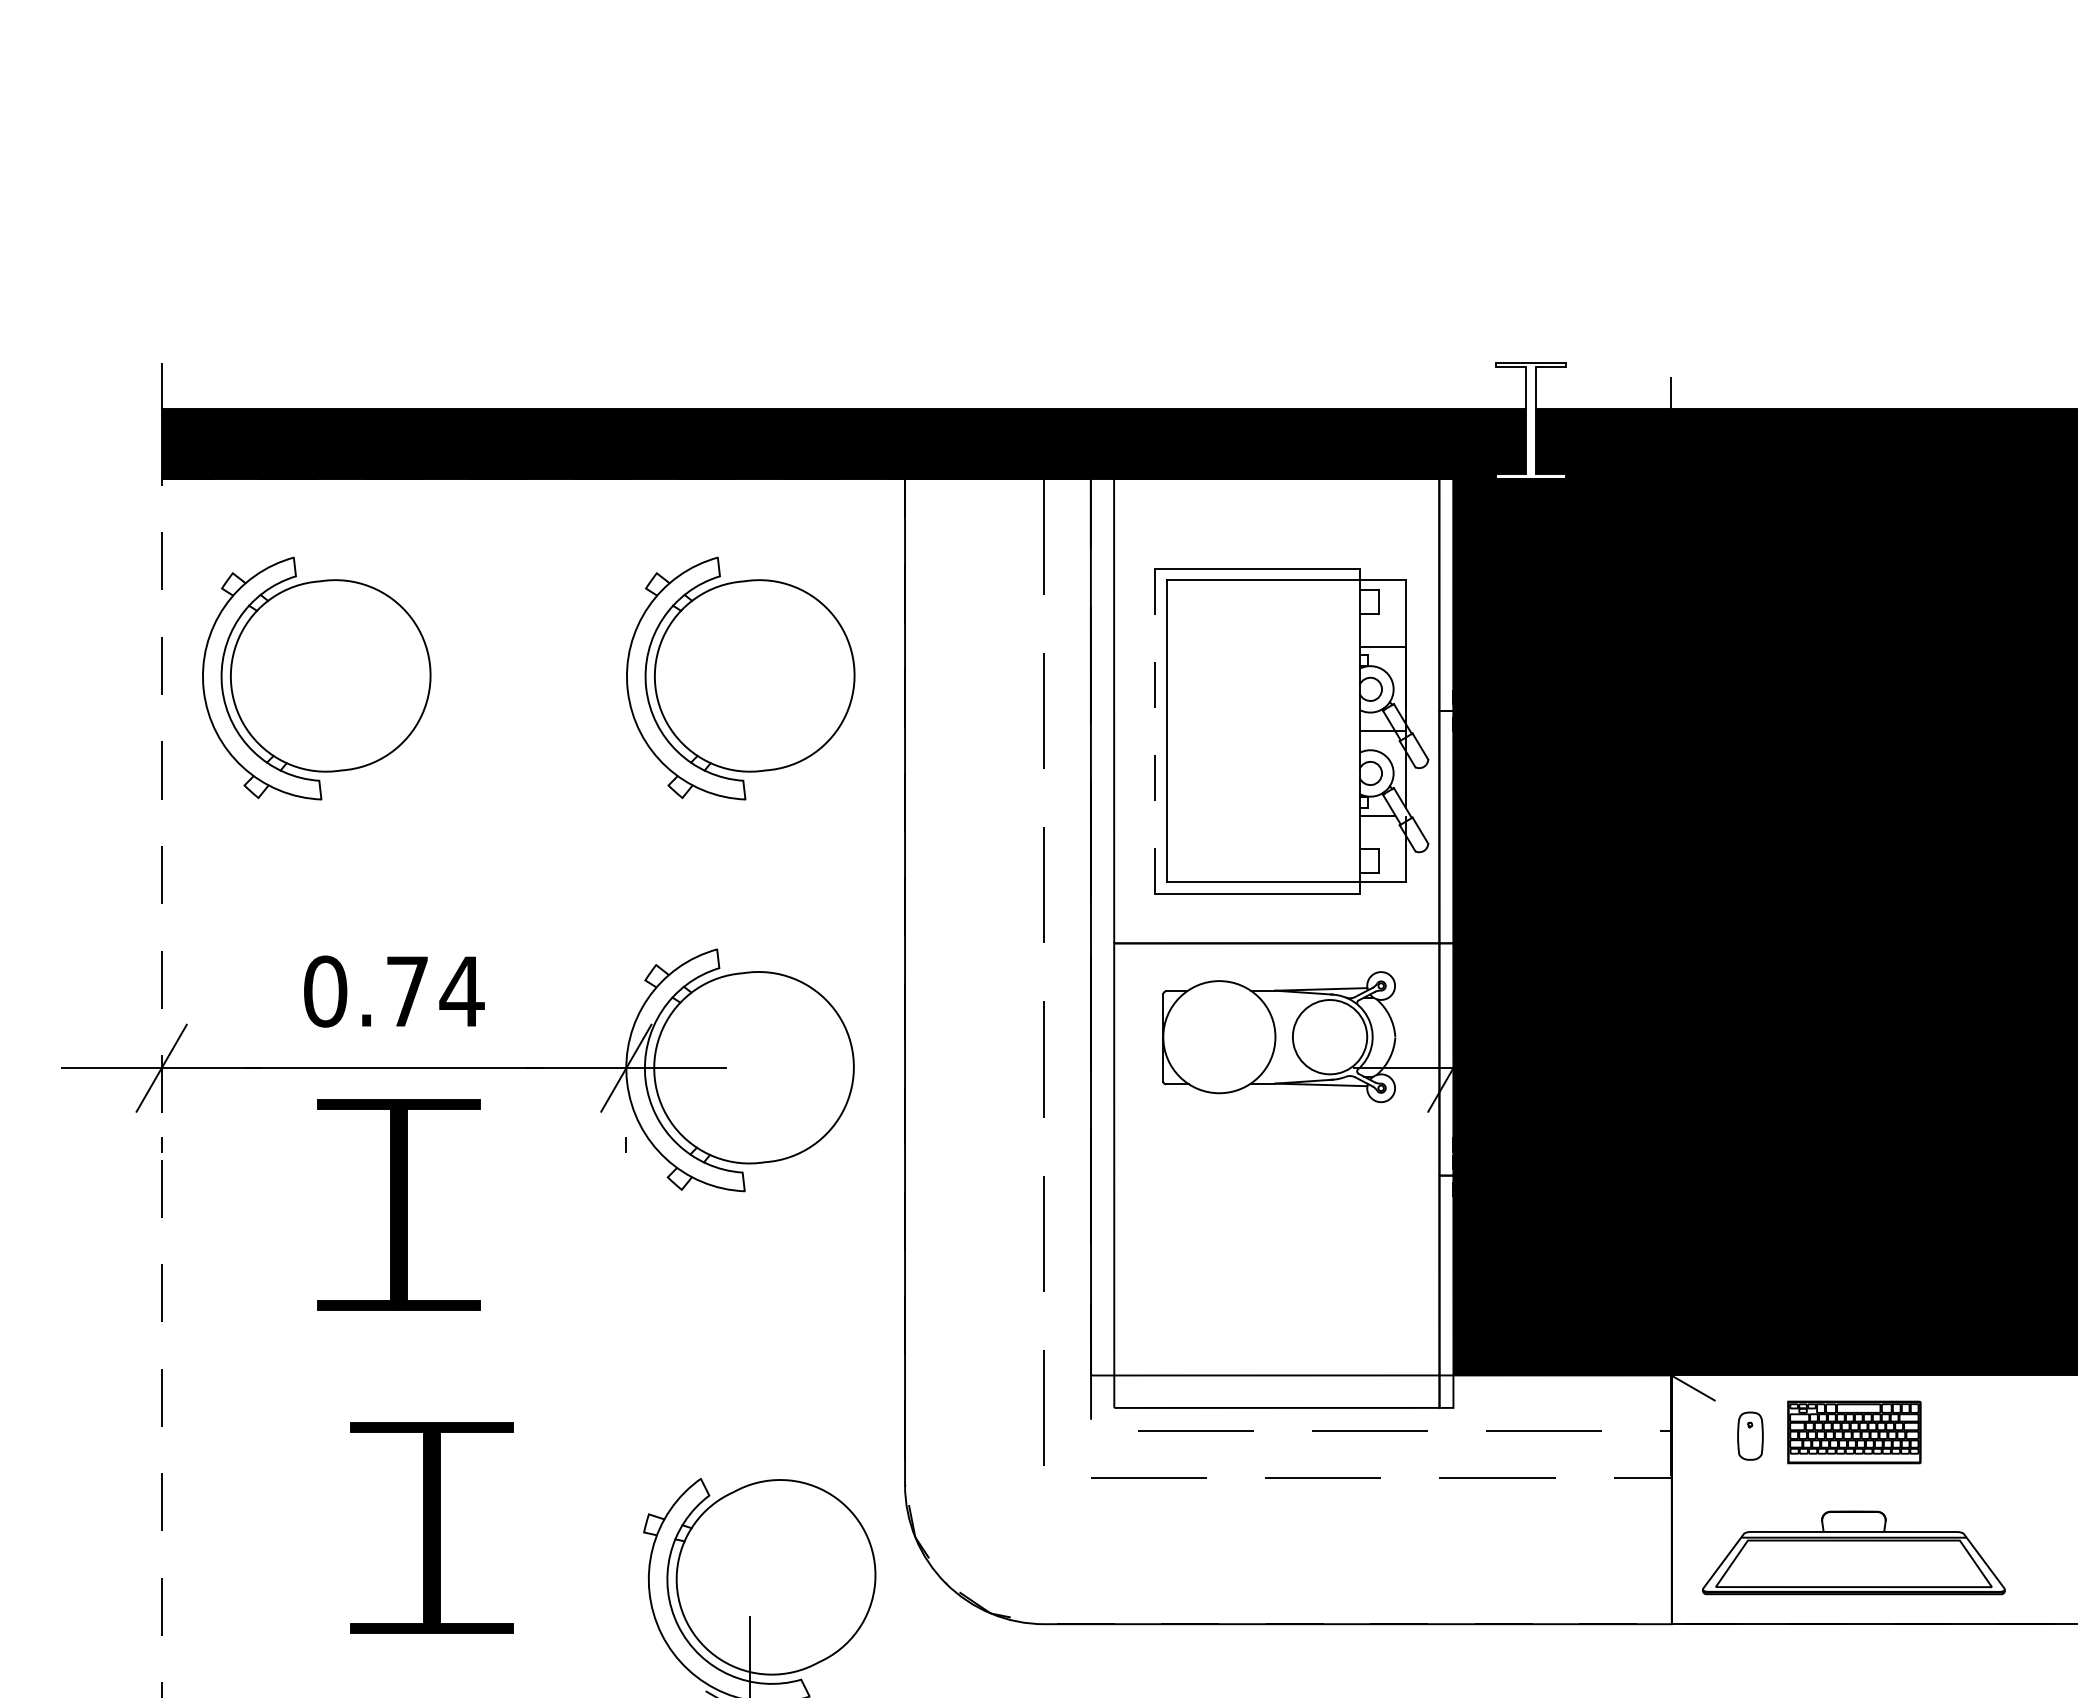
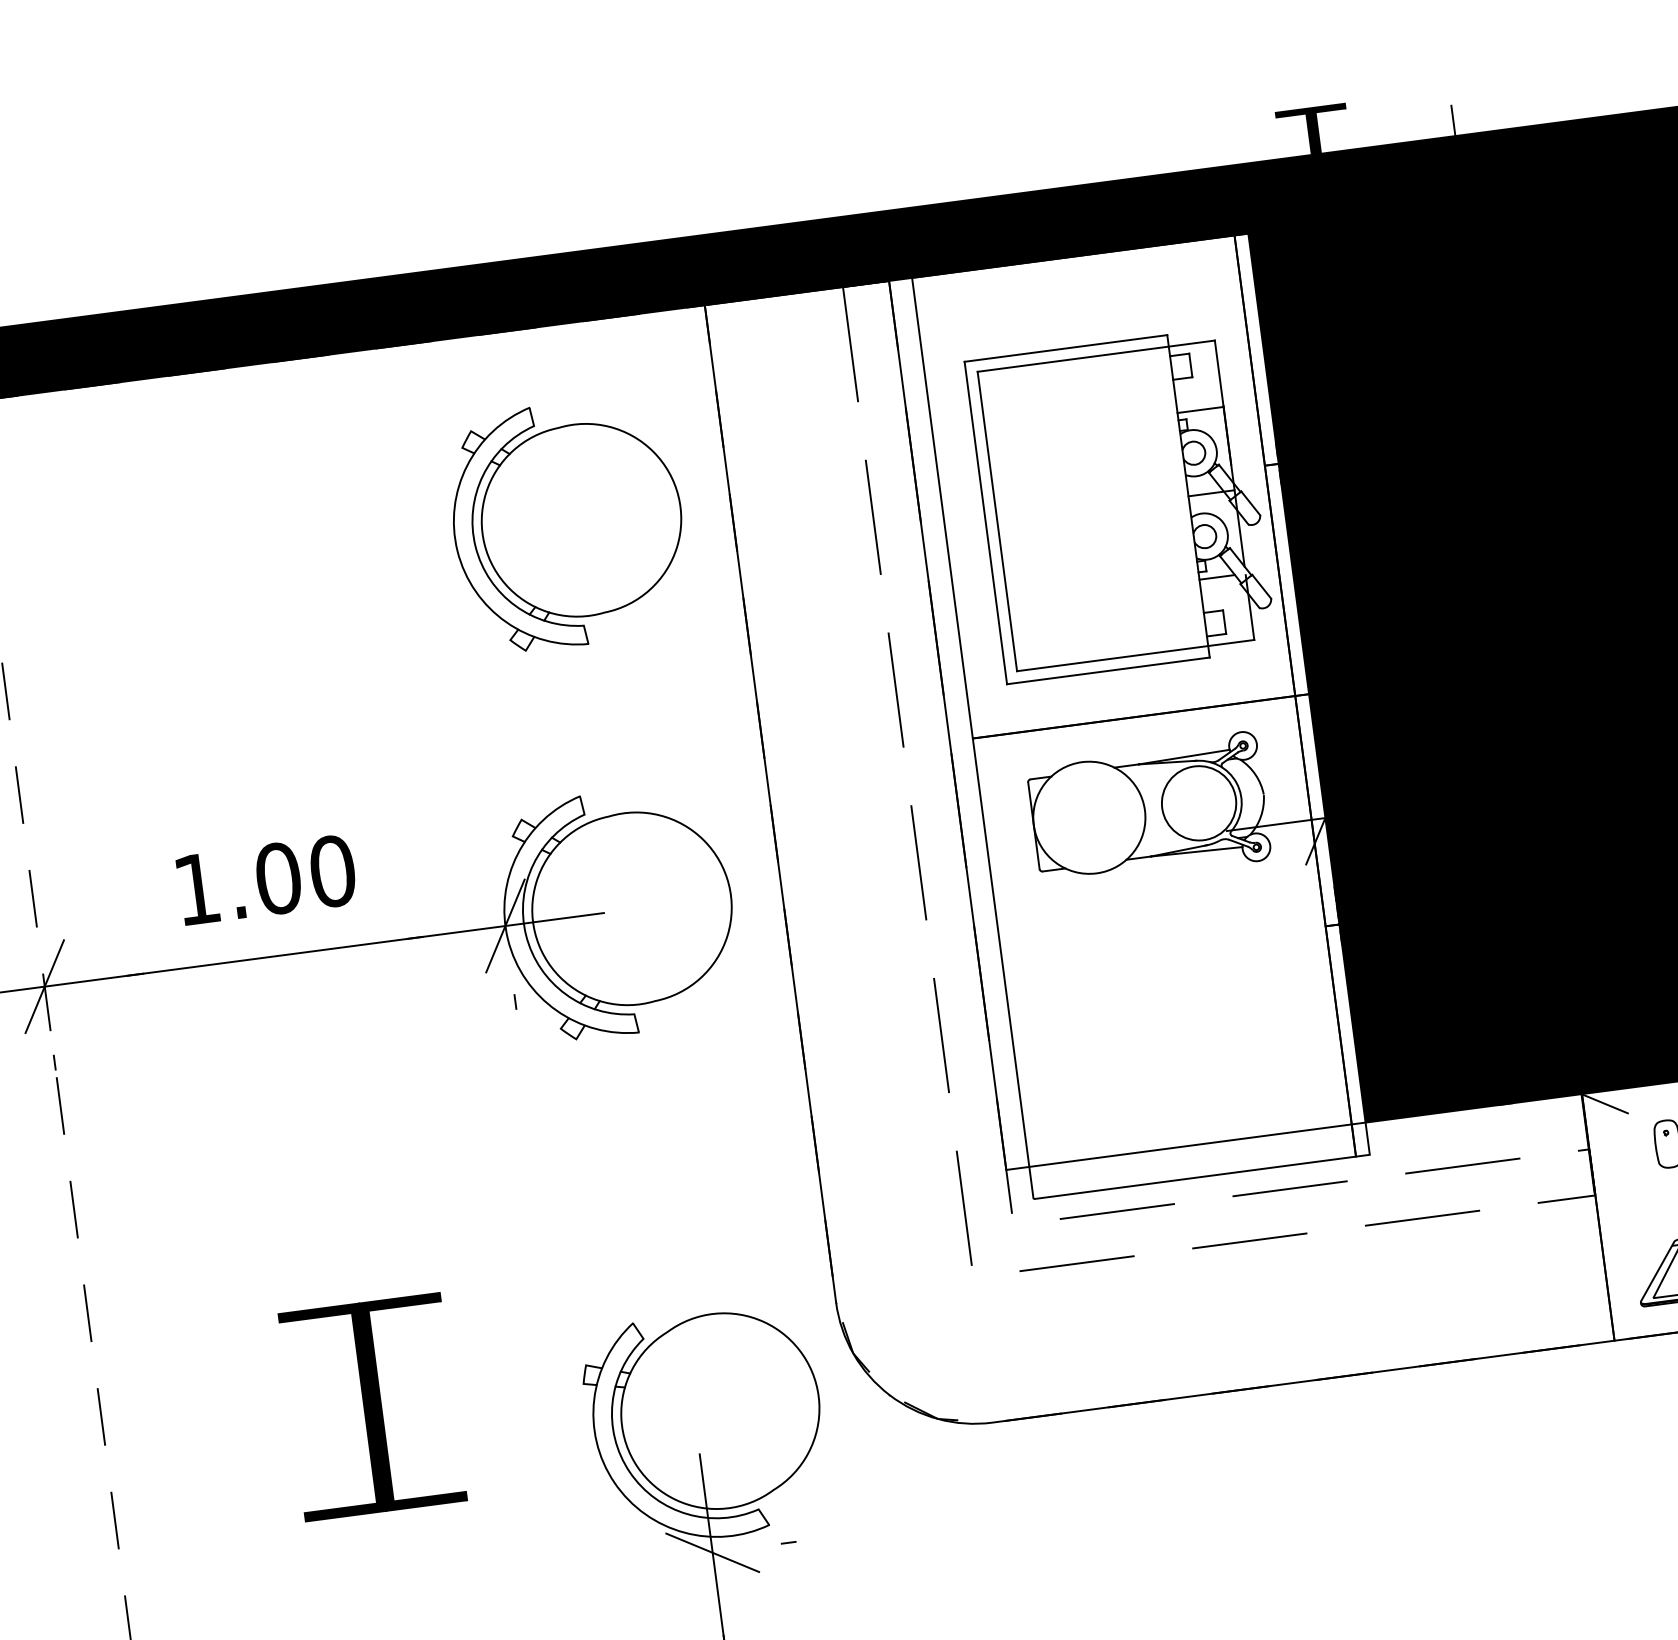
fill: (1530, 420) -> (1317, 165), added
part: (316, 678) -> (147, 580), removed
line: (1155, 731) -> (986, 523), dashed -> solid
text: (394, 991) -> (265, 880), 0.74 -> 1.00
part: (398, 1204) -> (297, 1090), removed

